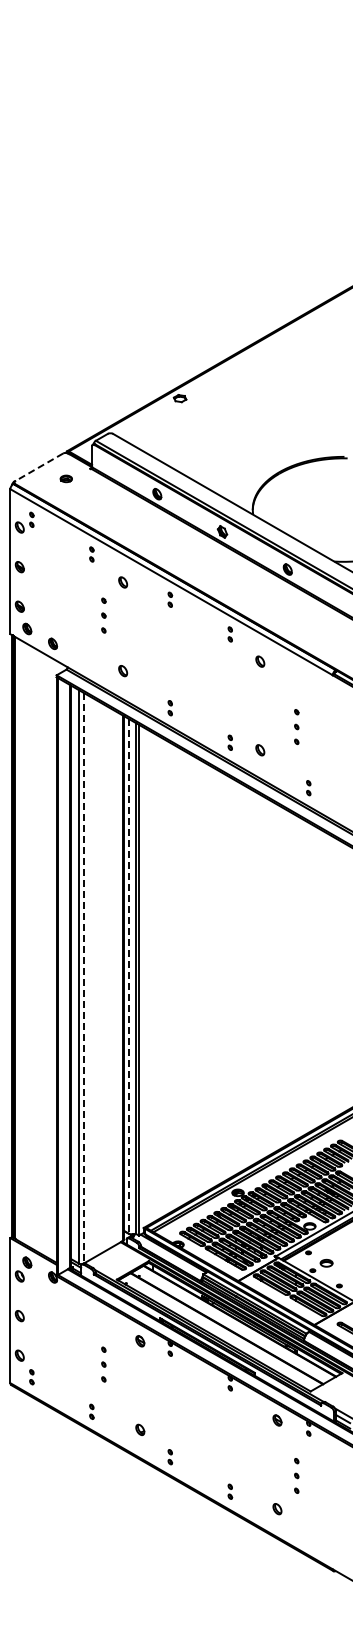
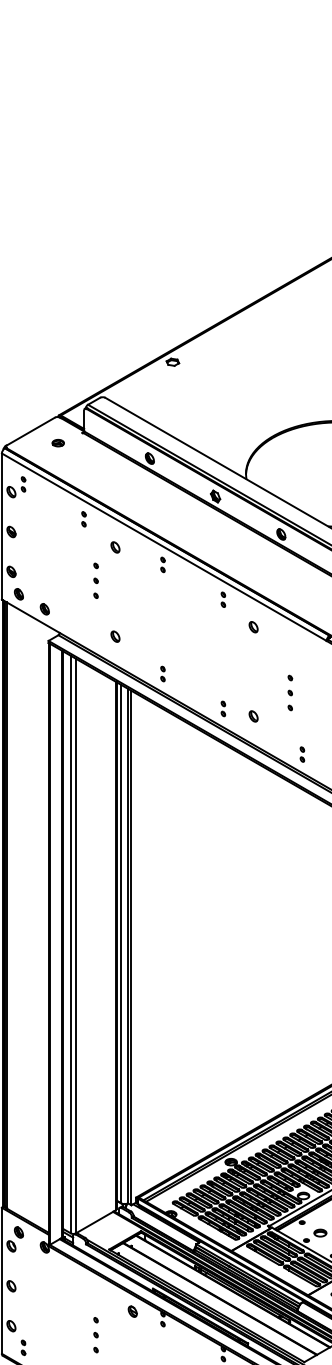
line: (39, 467) -> (31, 431), dashed -> solid
line: (128, 976) -> (120, 944), dashed -> solid
line: (83, 978) -> (75, 946), dashed -> solid

